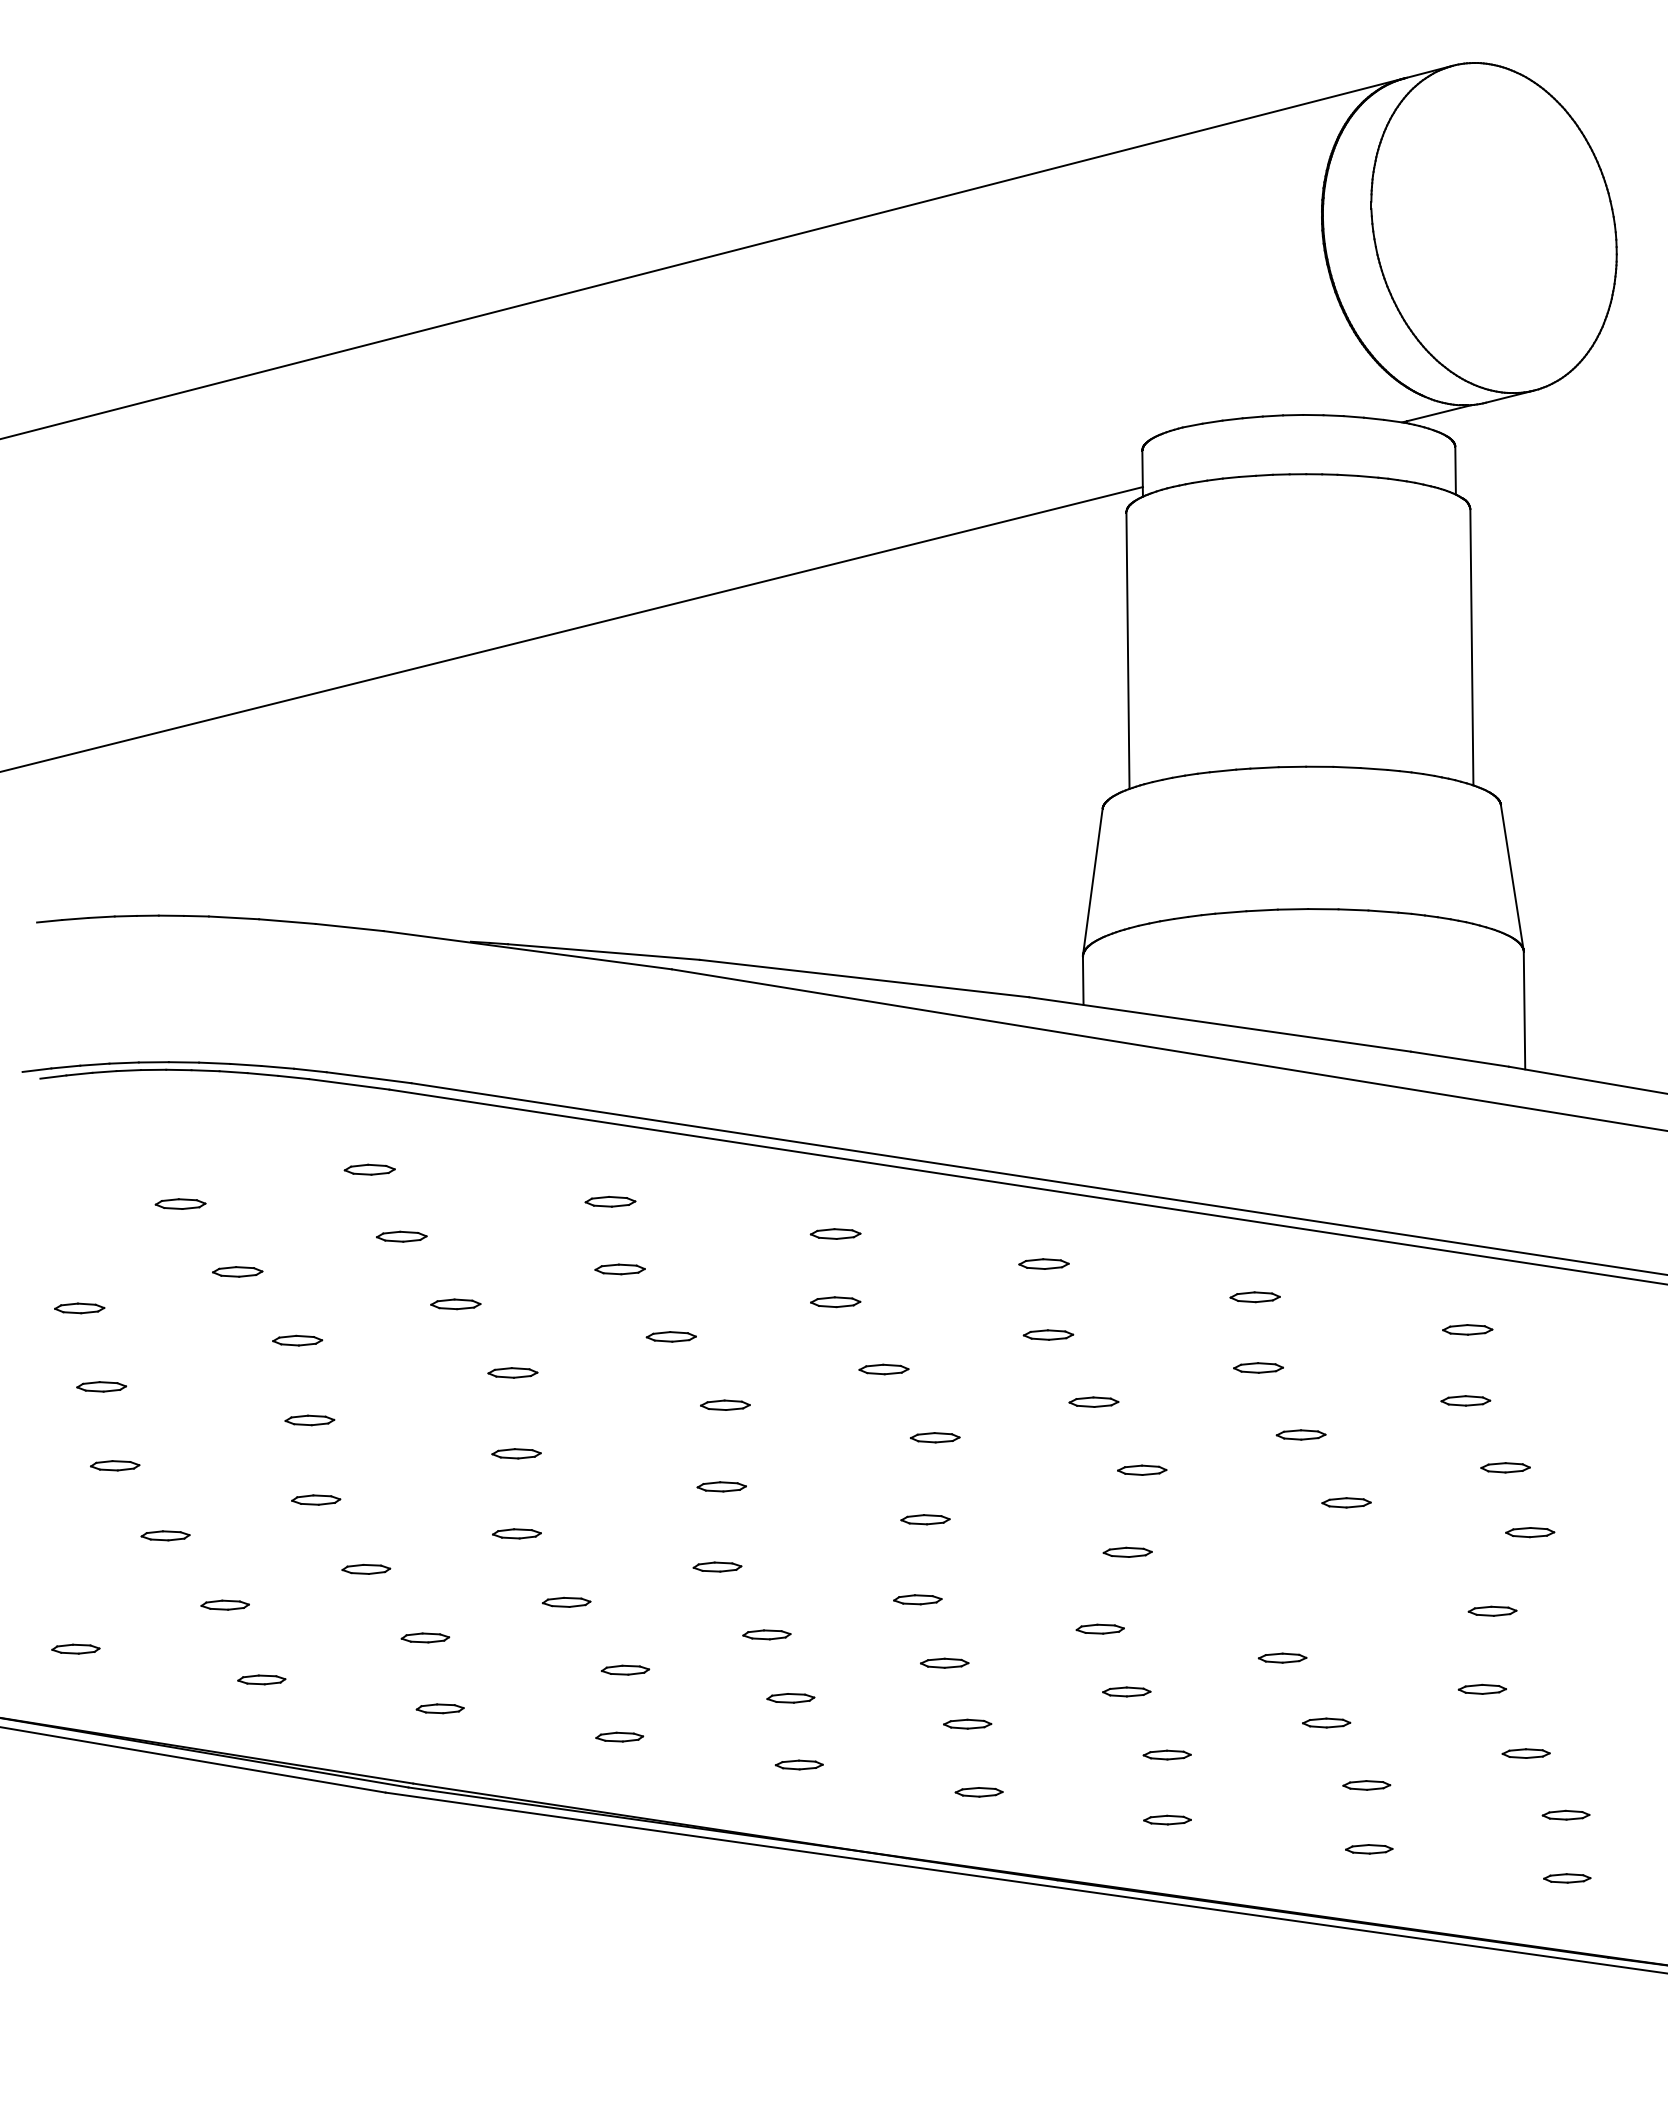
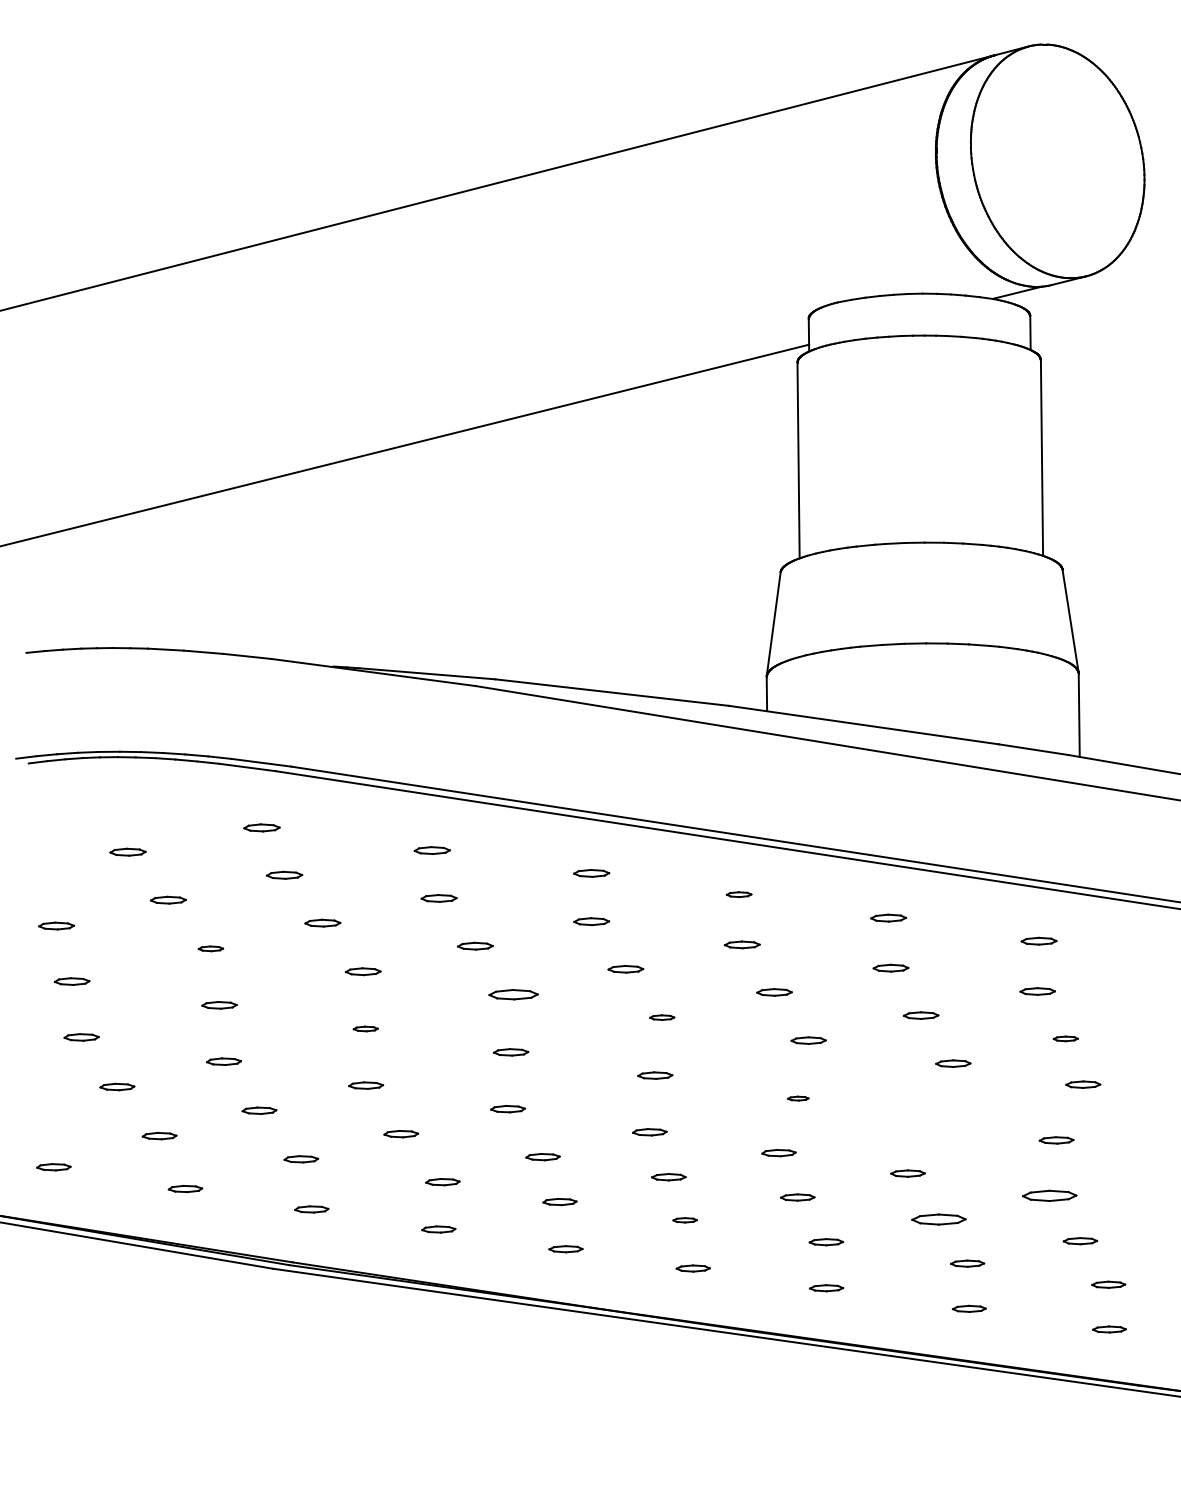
part: (1043, 1263) -> (738, 894), size x0.7
part: (297, 1340) -> (210, 948), size x0.7
part: (725, 1404) -> (513, 994), size x1.4
part: (935, 1437) -> (662, 1017), size x0.7
part: (516, 1453) -> (365, 1028), size x0.7
part: (1505, 1467) -> (1065, 1038), size x0.7
part: (1127, 1551) -> (798, 1098), size x0.6
part: (1481, 1688) -> (1048, 1195), size x1.6
part: (1326, 1722) -> (939, 1219), size x1.6
part: (967, 1723) -> (684, 1219), size x0.7

